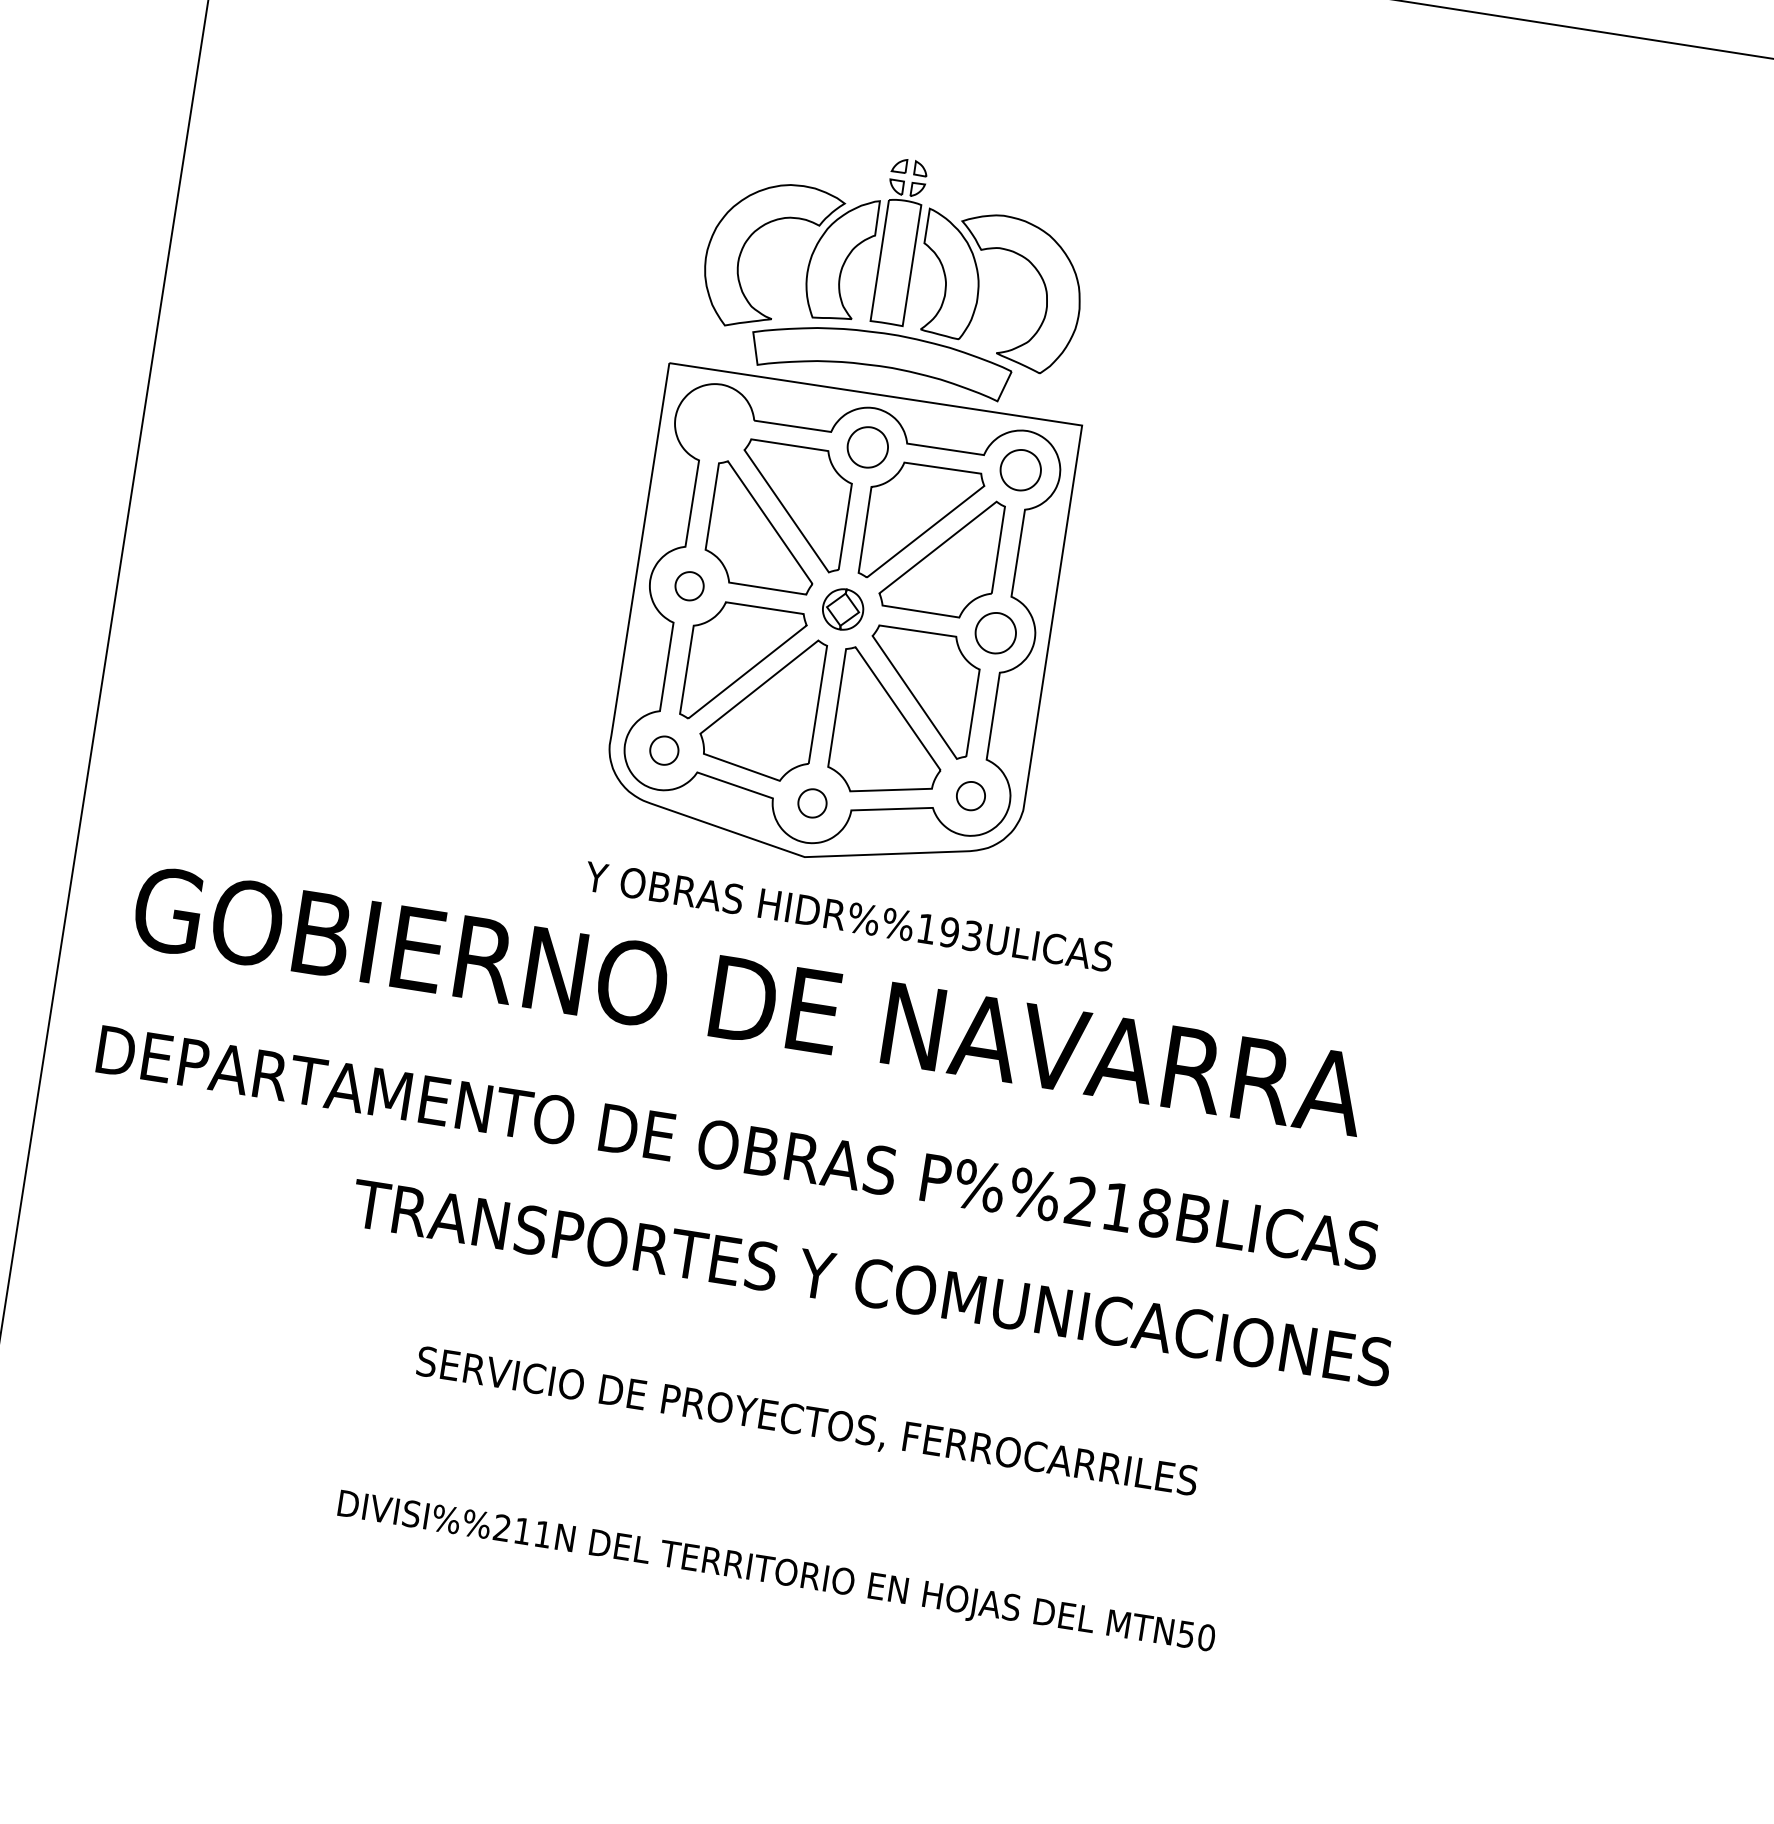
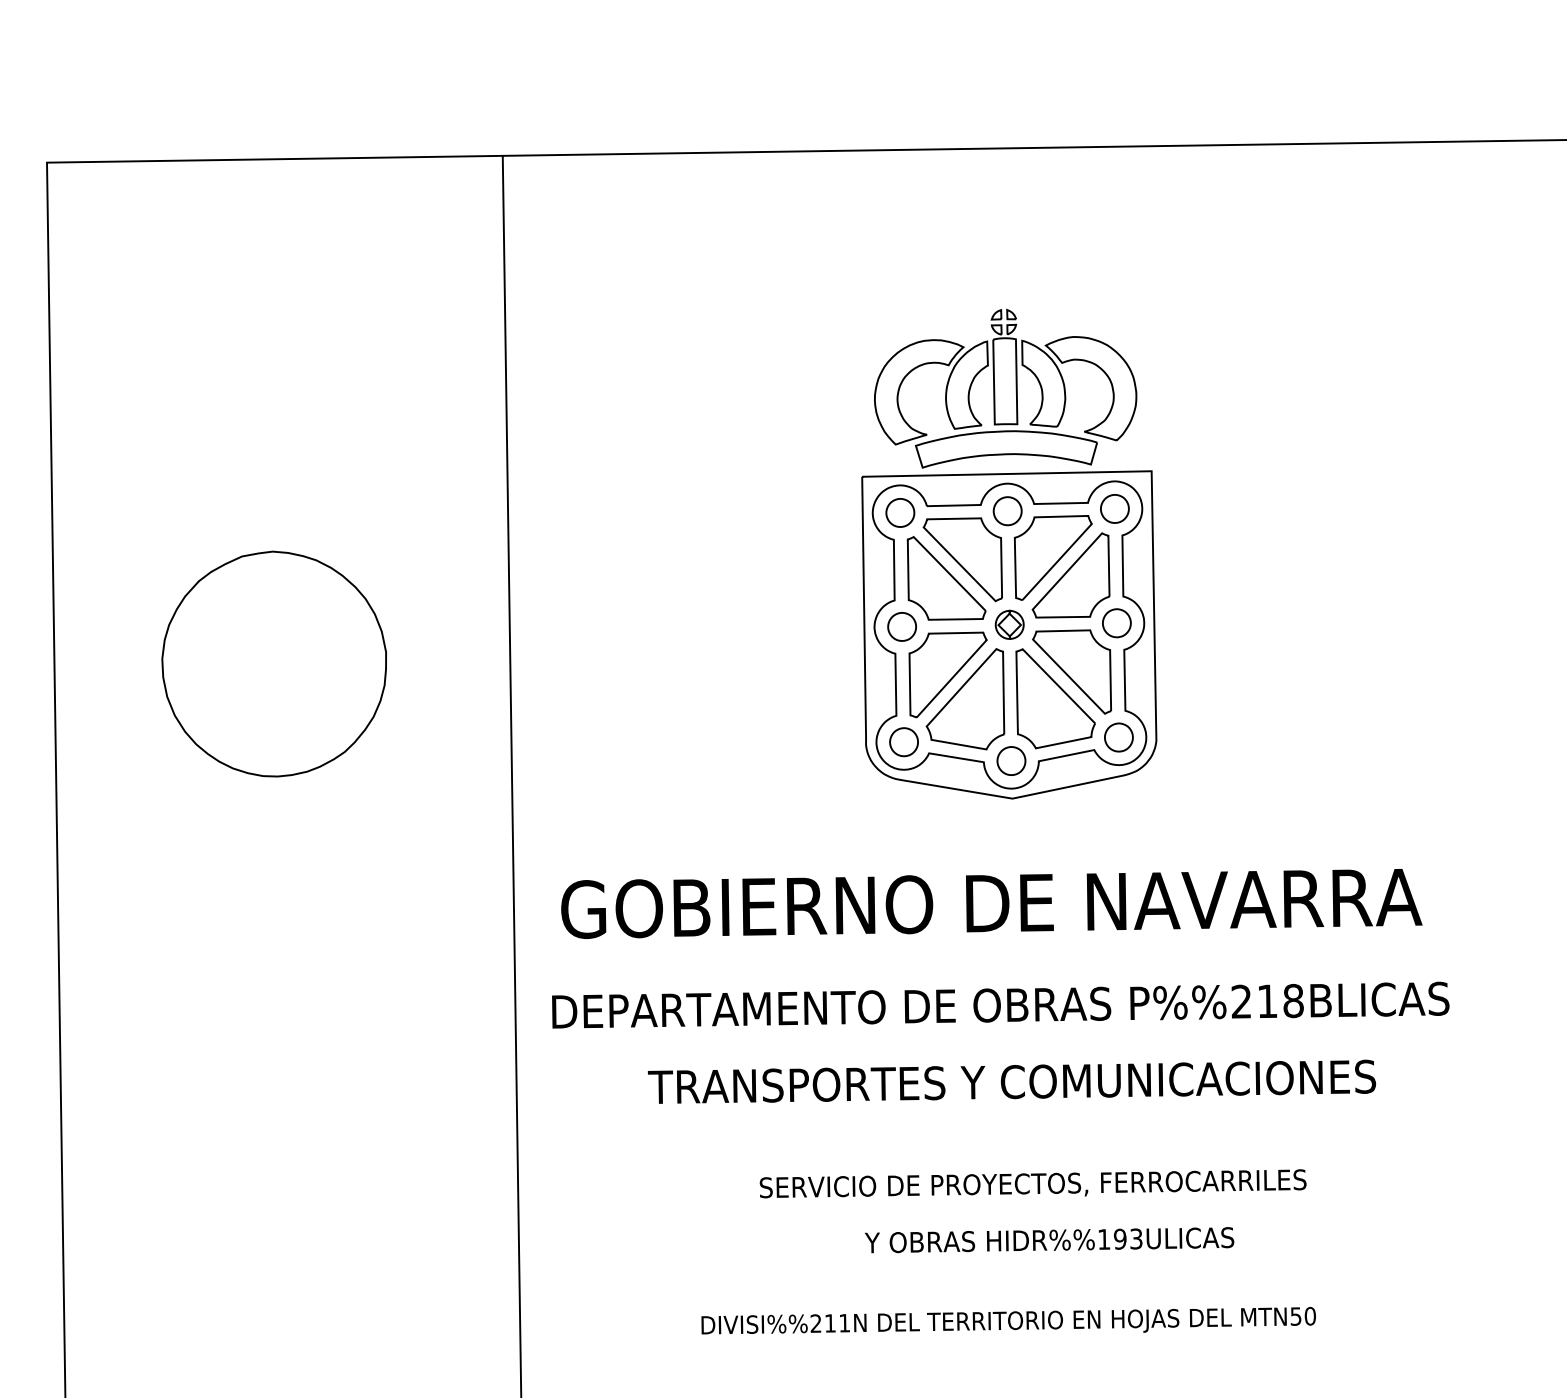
part: (715, 423) -> (900, 512), added
part: (688, 585) -> (901, 626), size x1.43
part: (663, 750) -> (903, 742), size x1.43
part: (970, 795) -> (1118, 737), size x1.43
part: (812, 802) -> (1011, 760), size x1.43
text: (848, 917) -> (1049, 1240), moved
text: (872, 1282) -> (1012, 1081), moved
text: (806, 1420) -> (1032, 1183), moved
text: (776, 1570) -> (1008, 1320), moved

